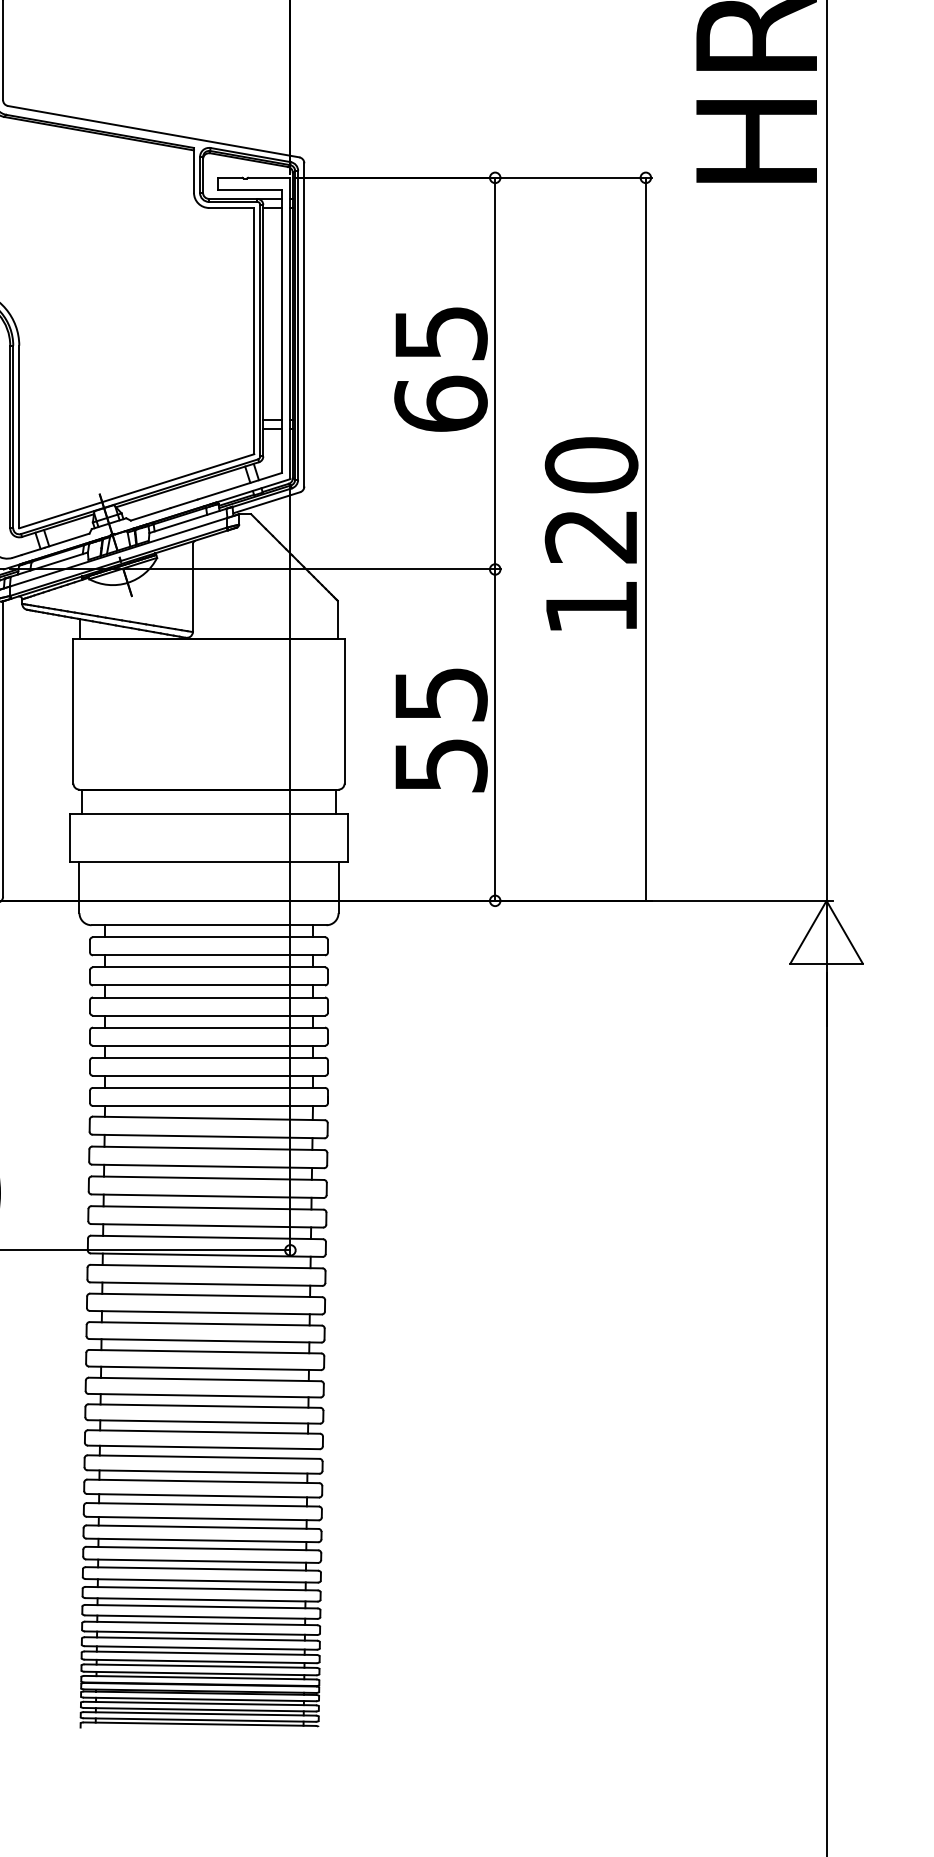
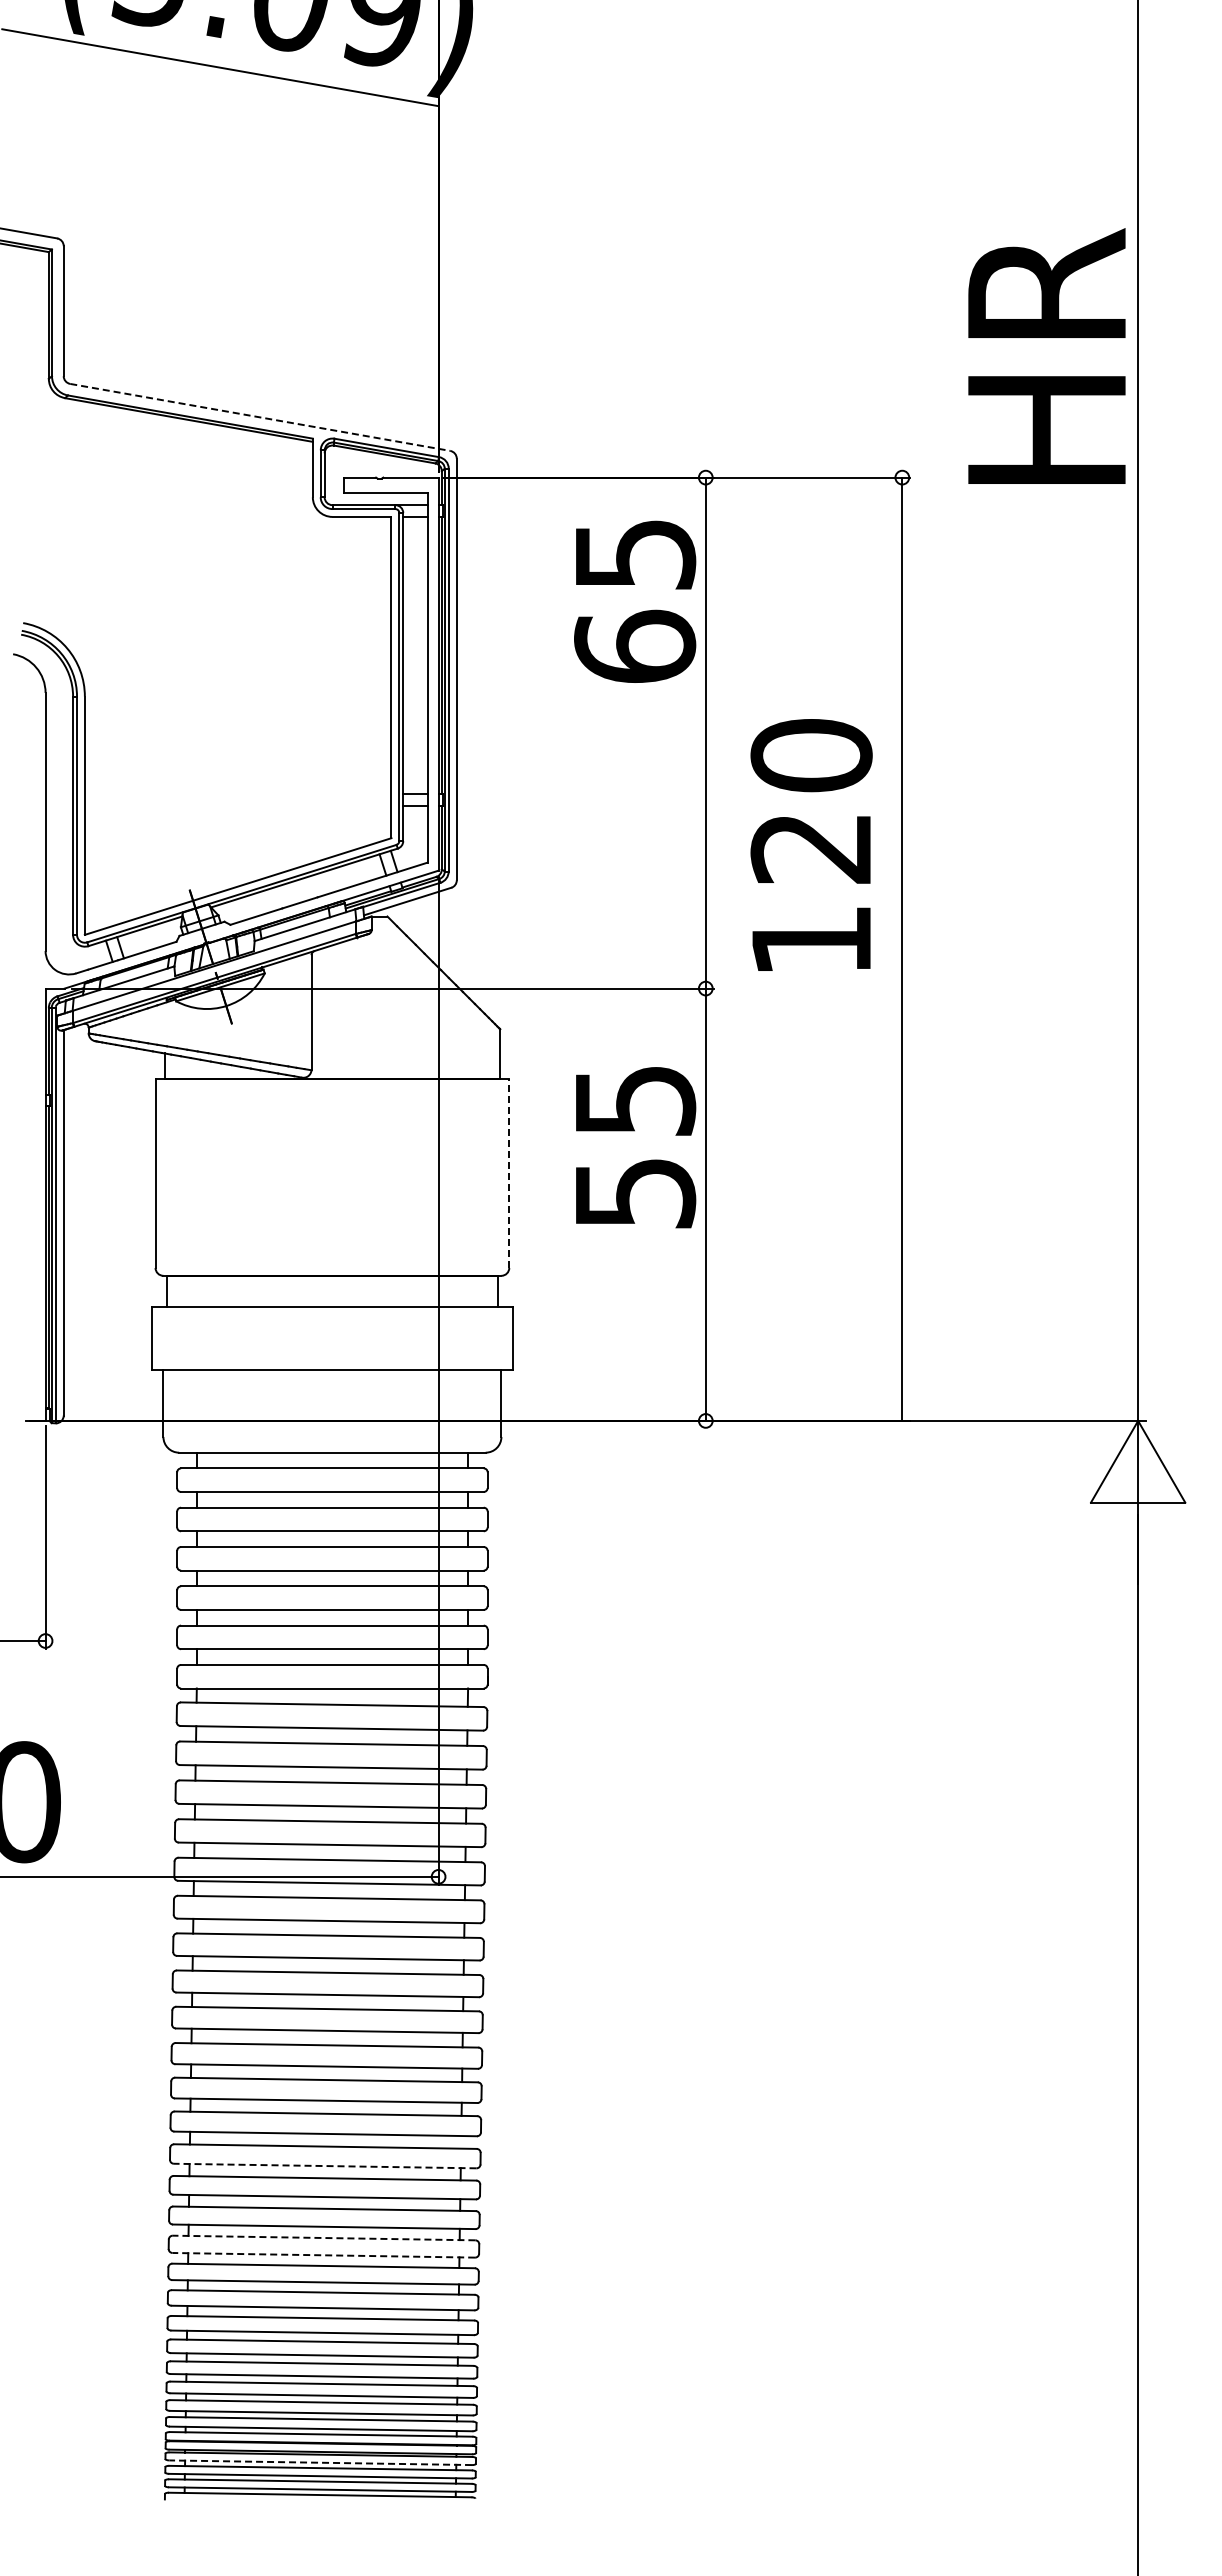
line: (153, 131) -> (260, 417), solid -> dashed
text: (441, 369) -> (635, 601), moved
text: (591, 533) -> (811, 844), moved
line: (344, 711) -> (509, 1173), solid -> dashed
text: (442, 730) -> (636, 1147), moved
line: (202, 1472) -> (324, 2166), solid -> dashed
line: (202, 1527) -> (323, 2238), solid -> dashed
line: (202, 1540) -> (323, 2255), solid -> dashed
line: (199, 1699) -> (320, 2462), solid -> dashed

